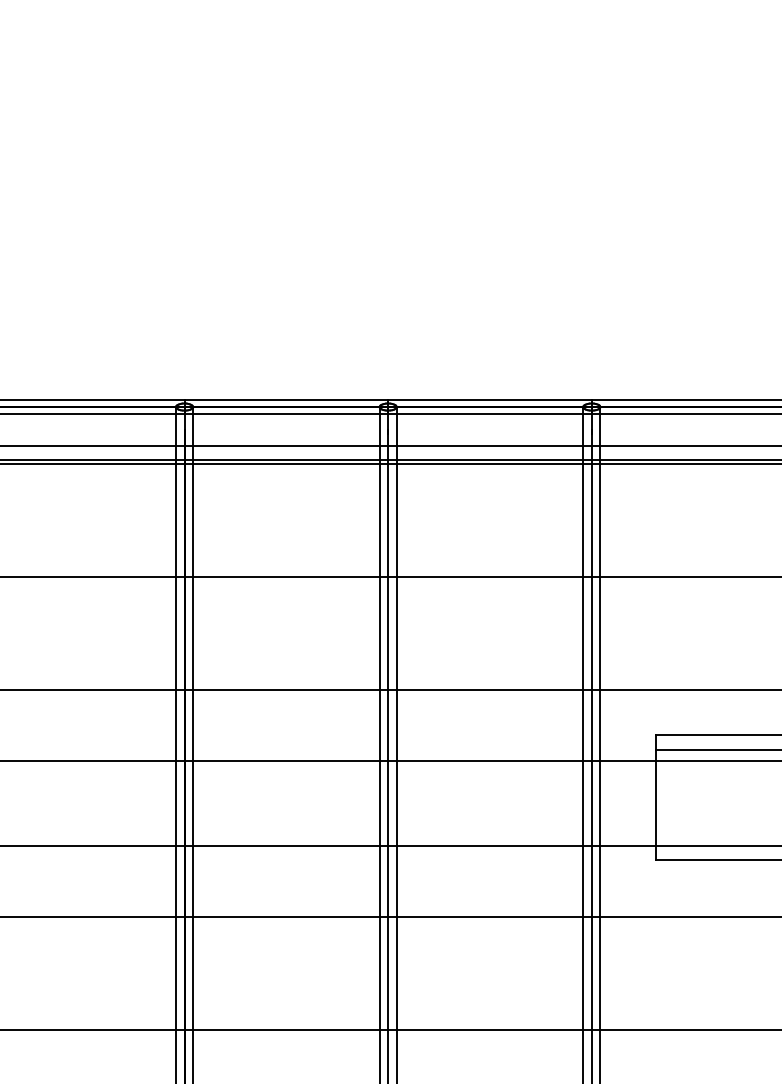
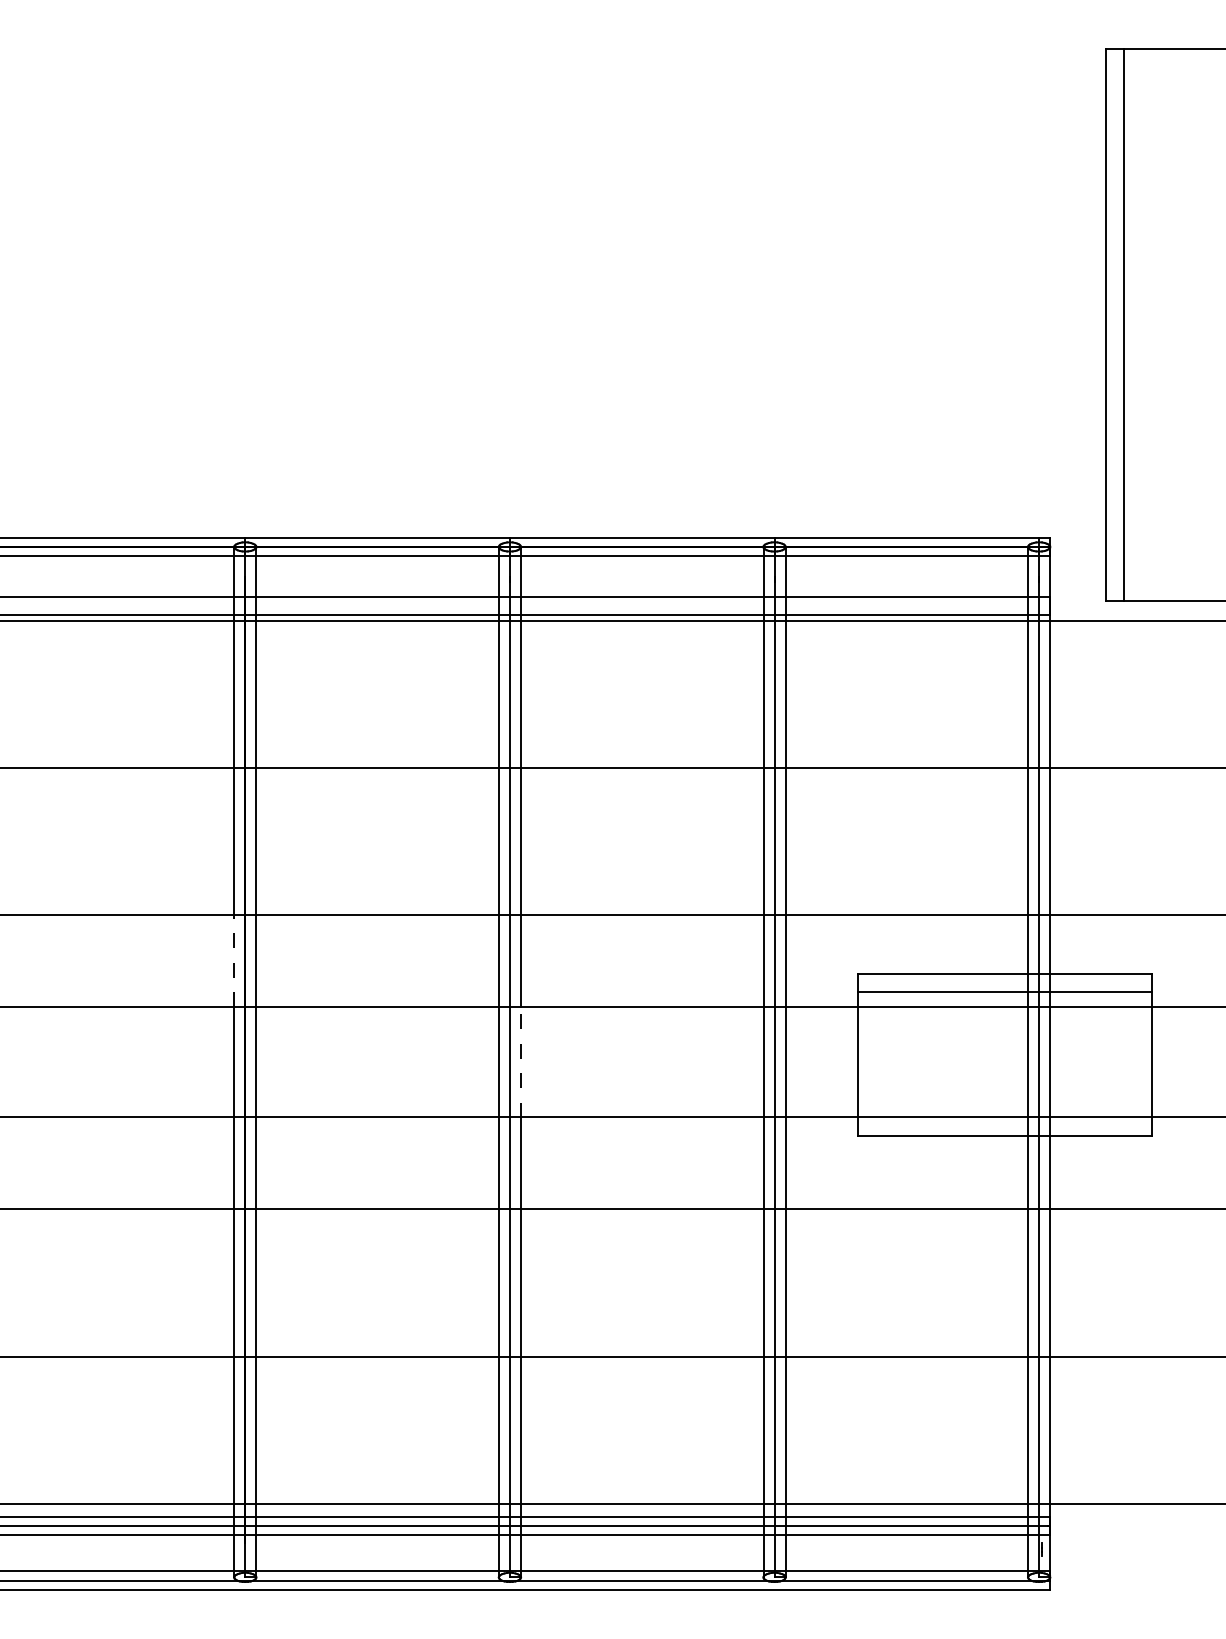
line: (176, 725) -> (234, 960), solid -> dashed
line: (396, 803) -> (520, 1061), solid -> dashed

